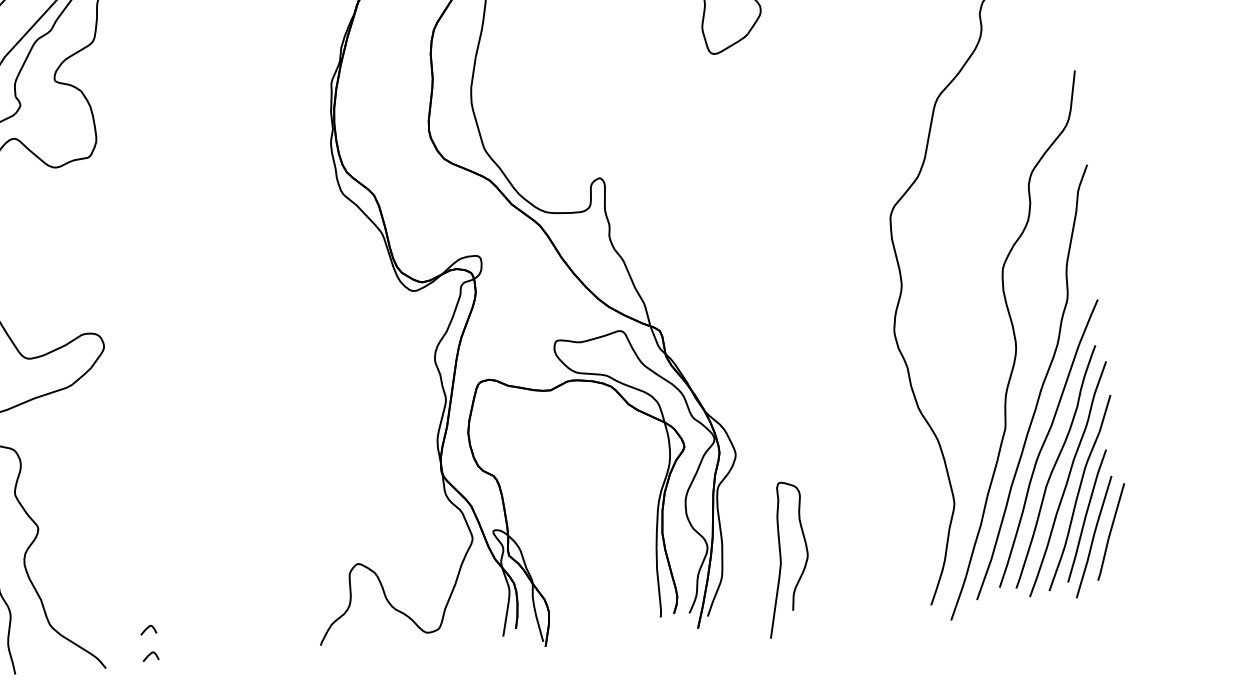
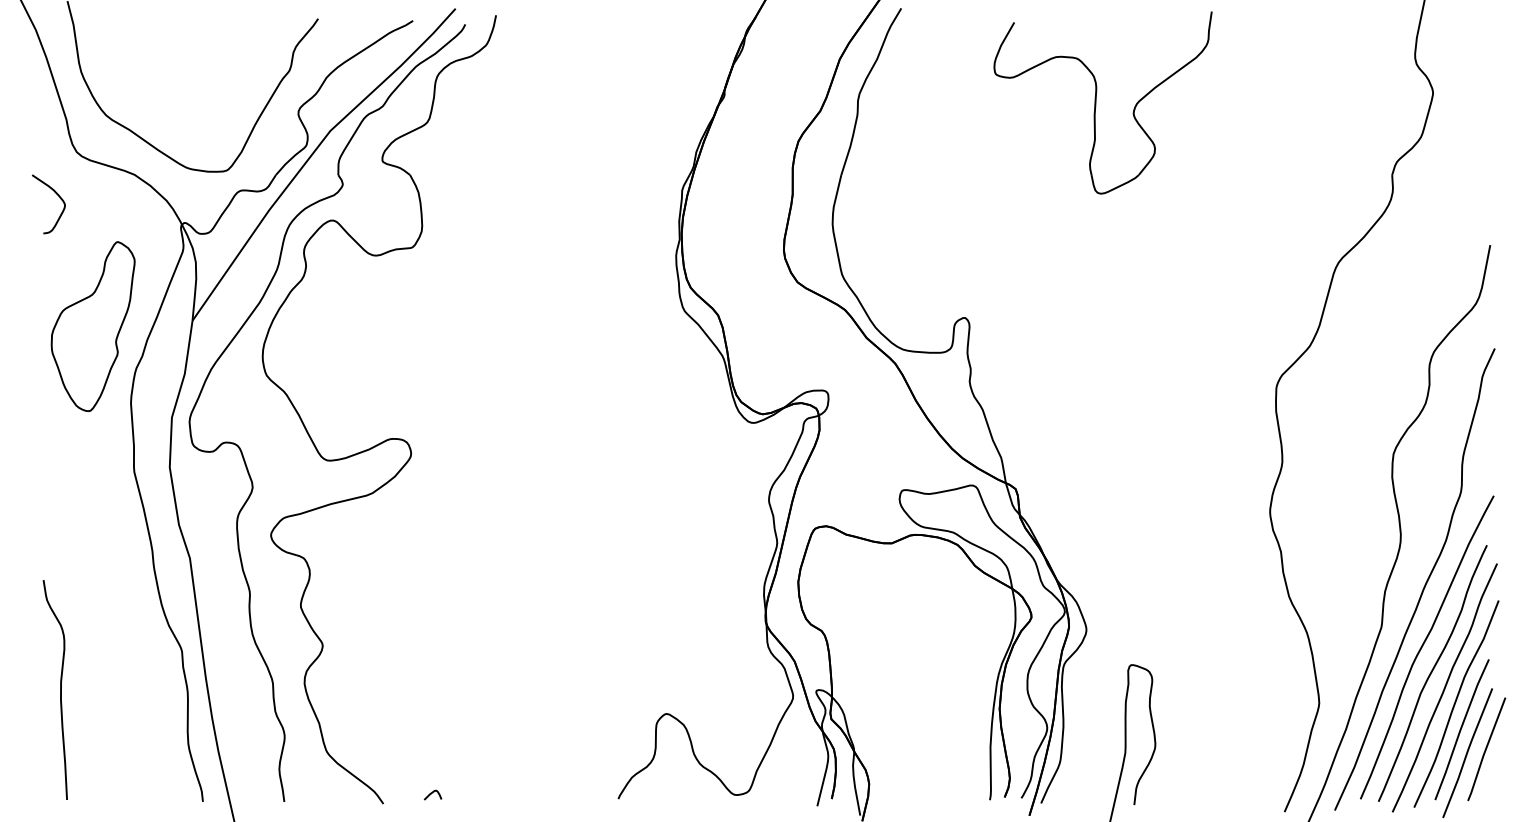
curve: (147, 628) -> (432, 764), removed

